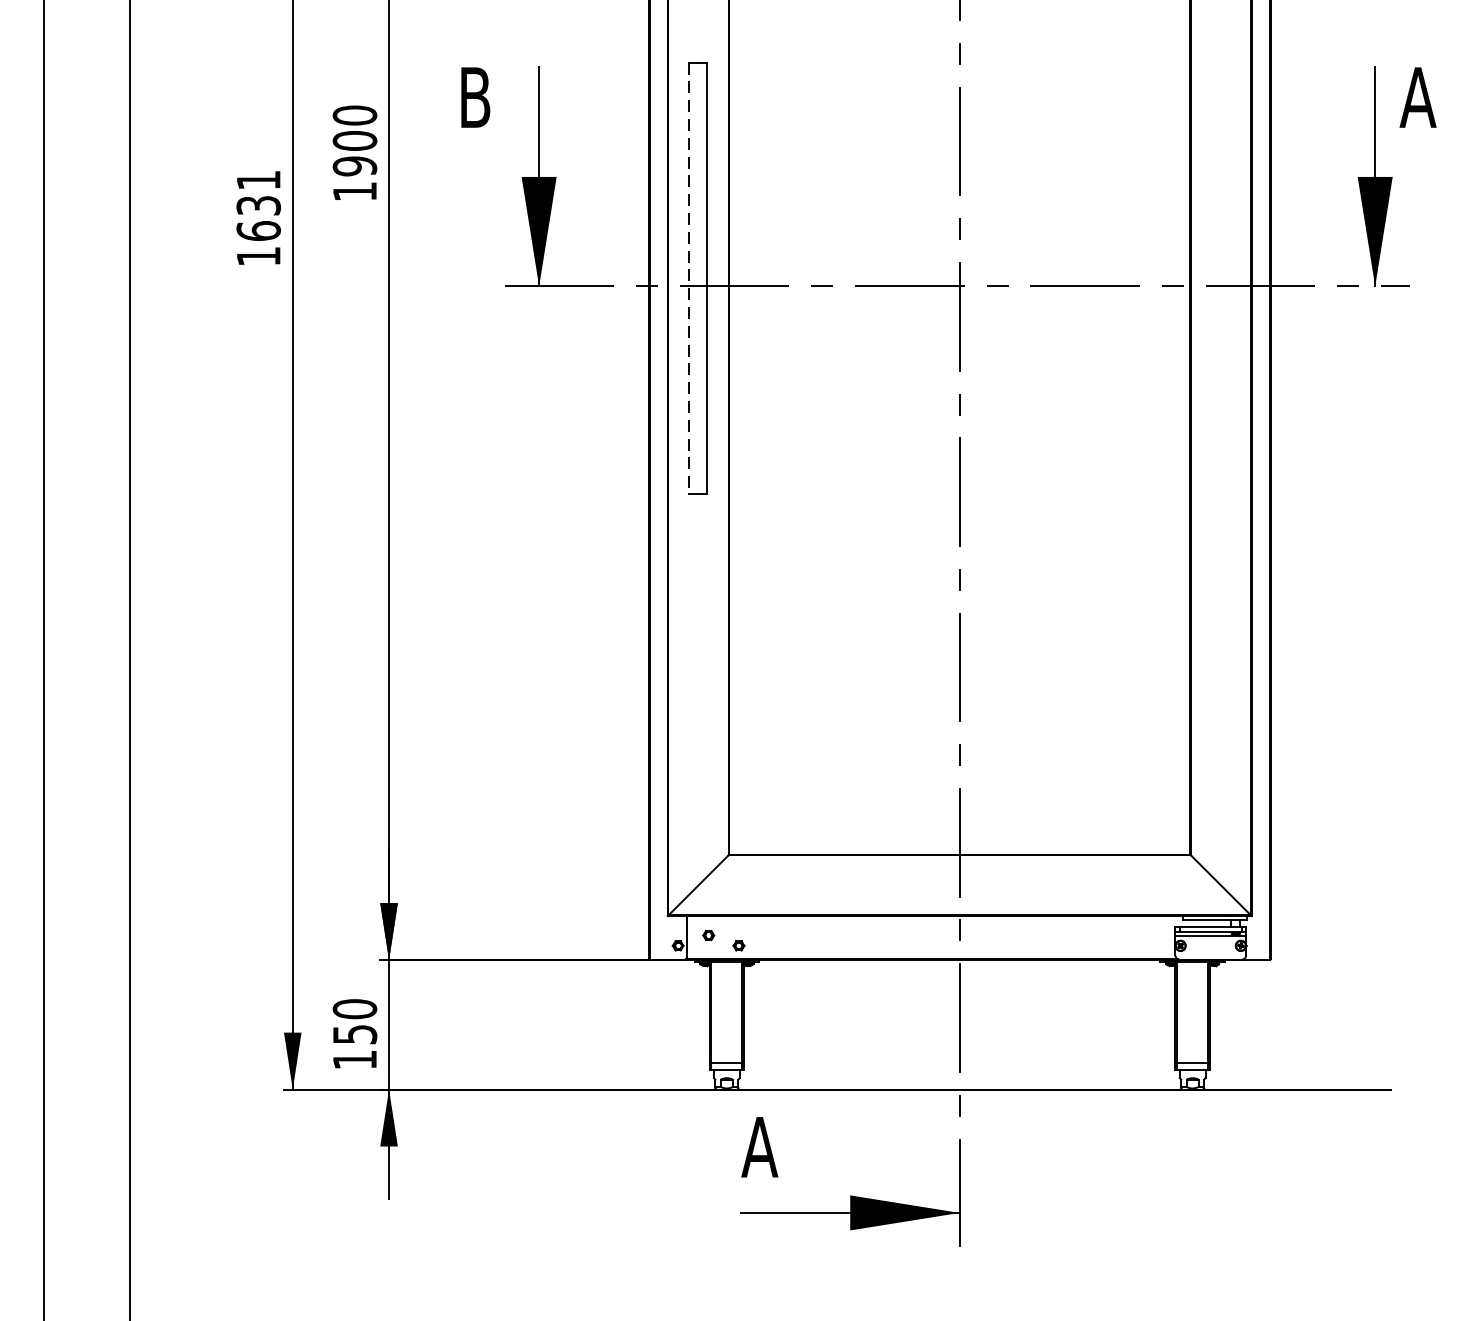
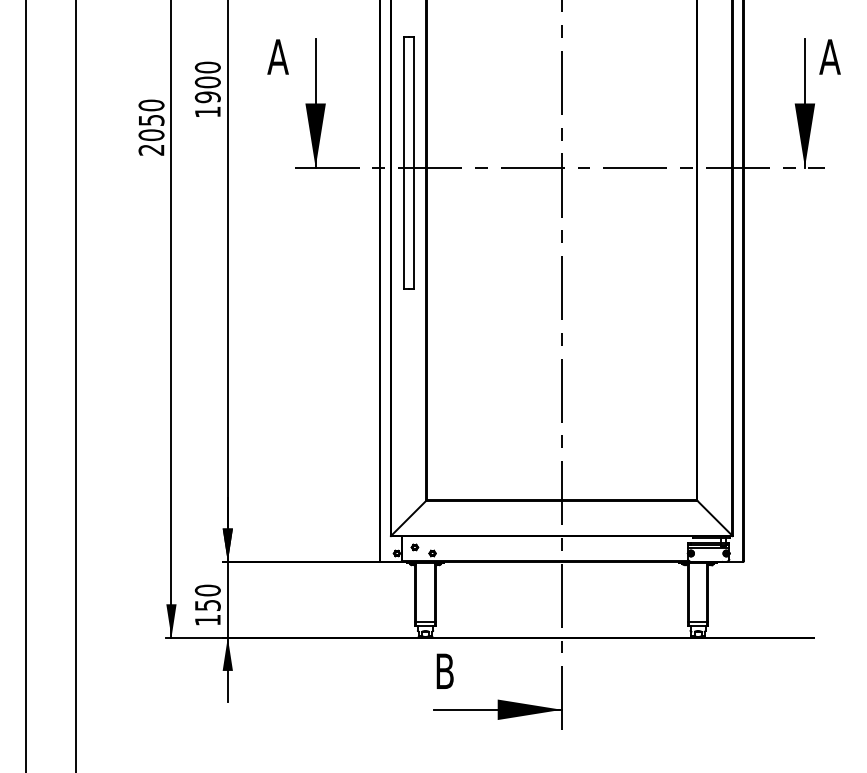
text: (473, 96) -> (277, 56), B -> A
text: (258, 217) -> (151, 127), 1631 -> 2050
line: (689, 279) -> (403, 163), dashed -> solid
text: (759, 1145) -> (444, 670), A -> B

